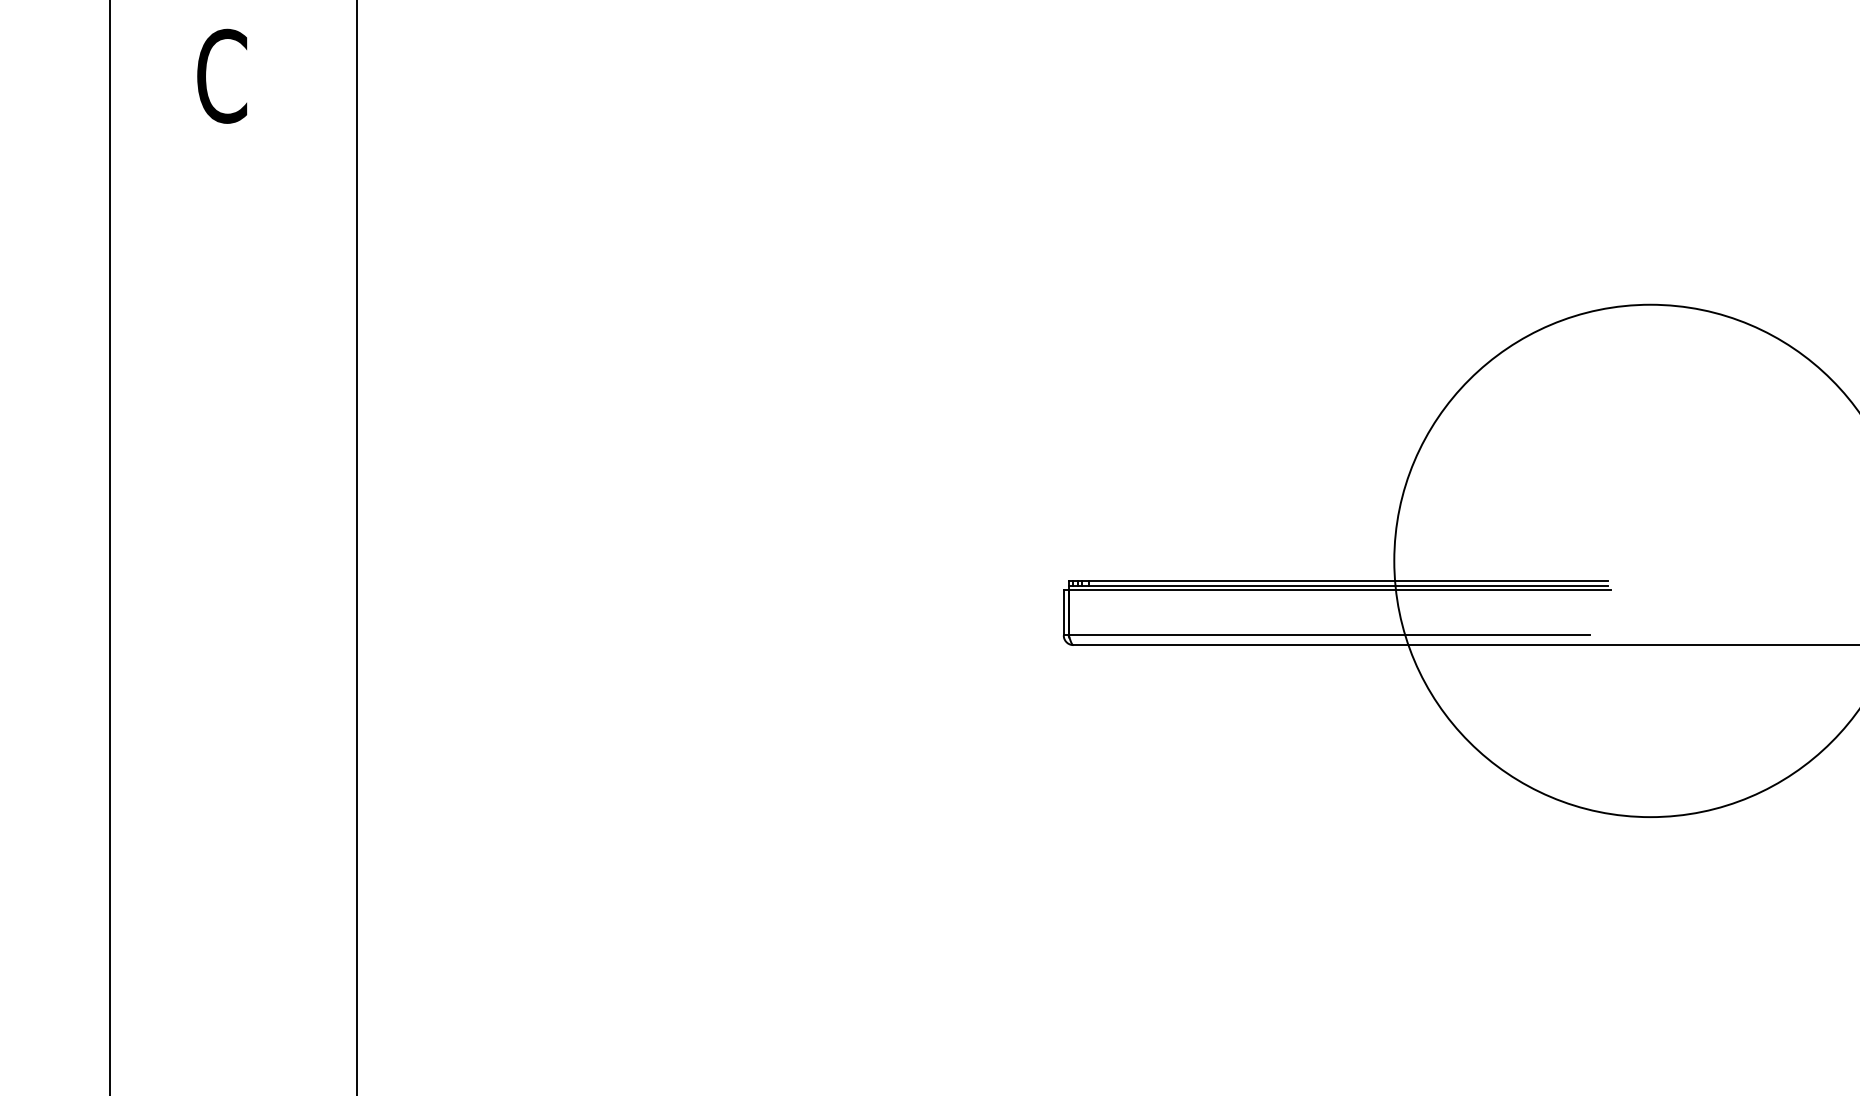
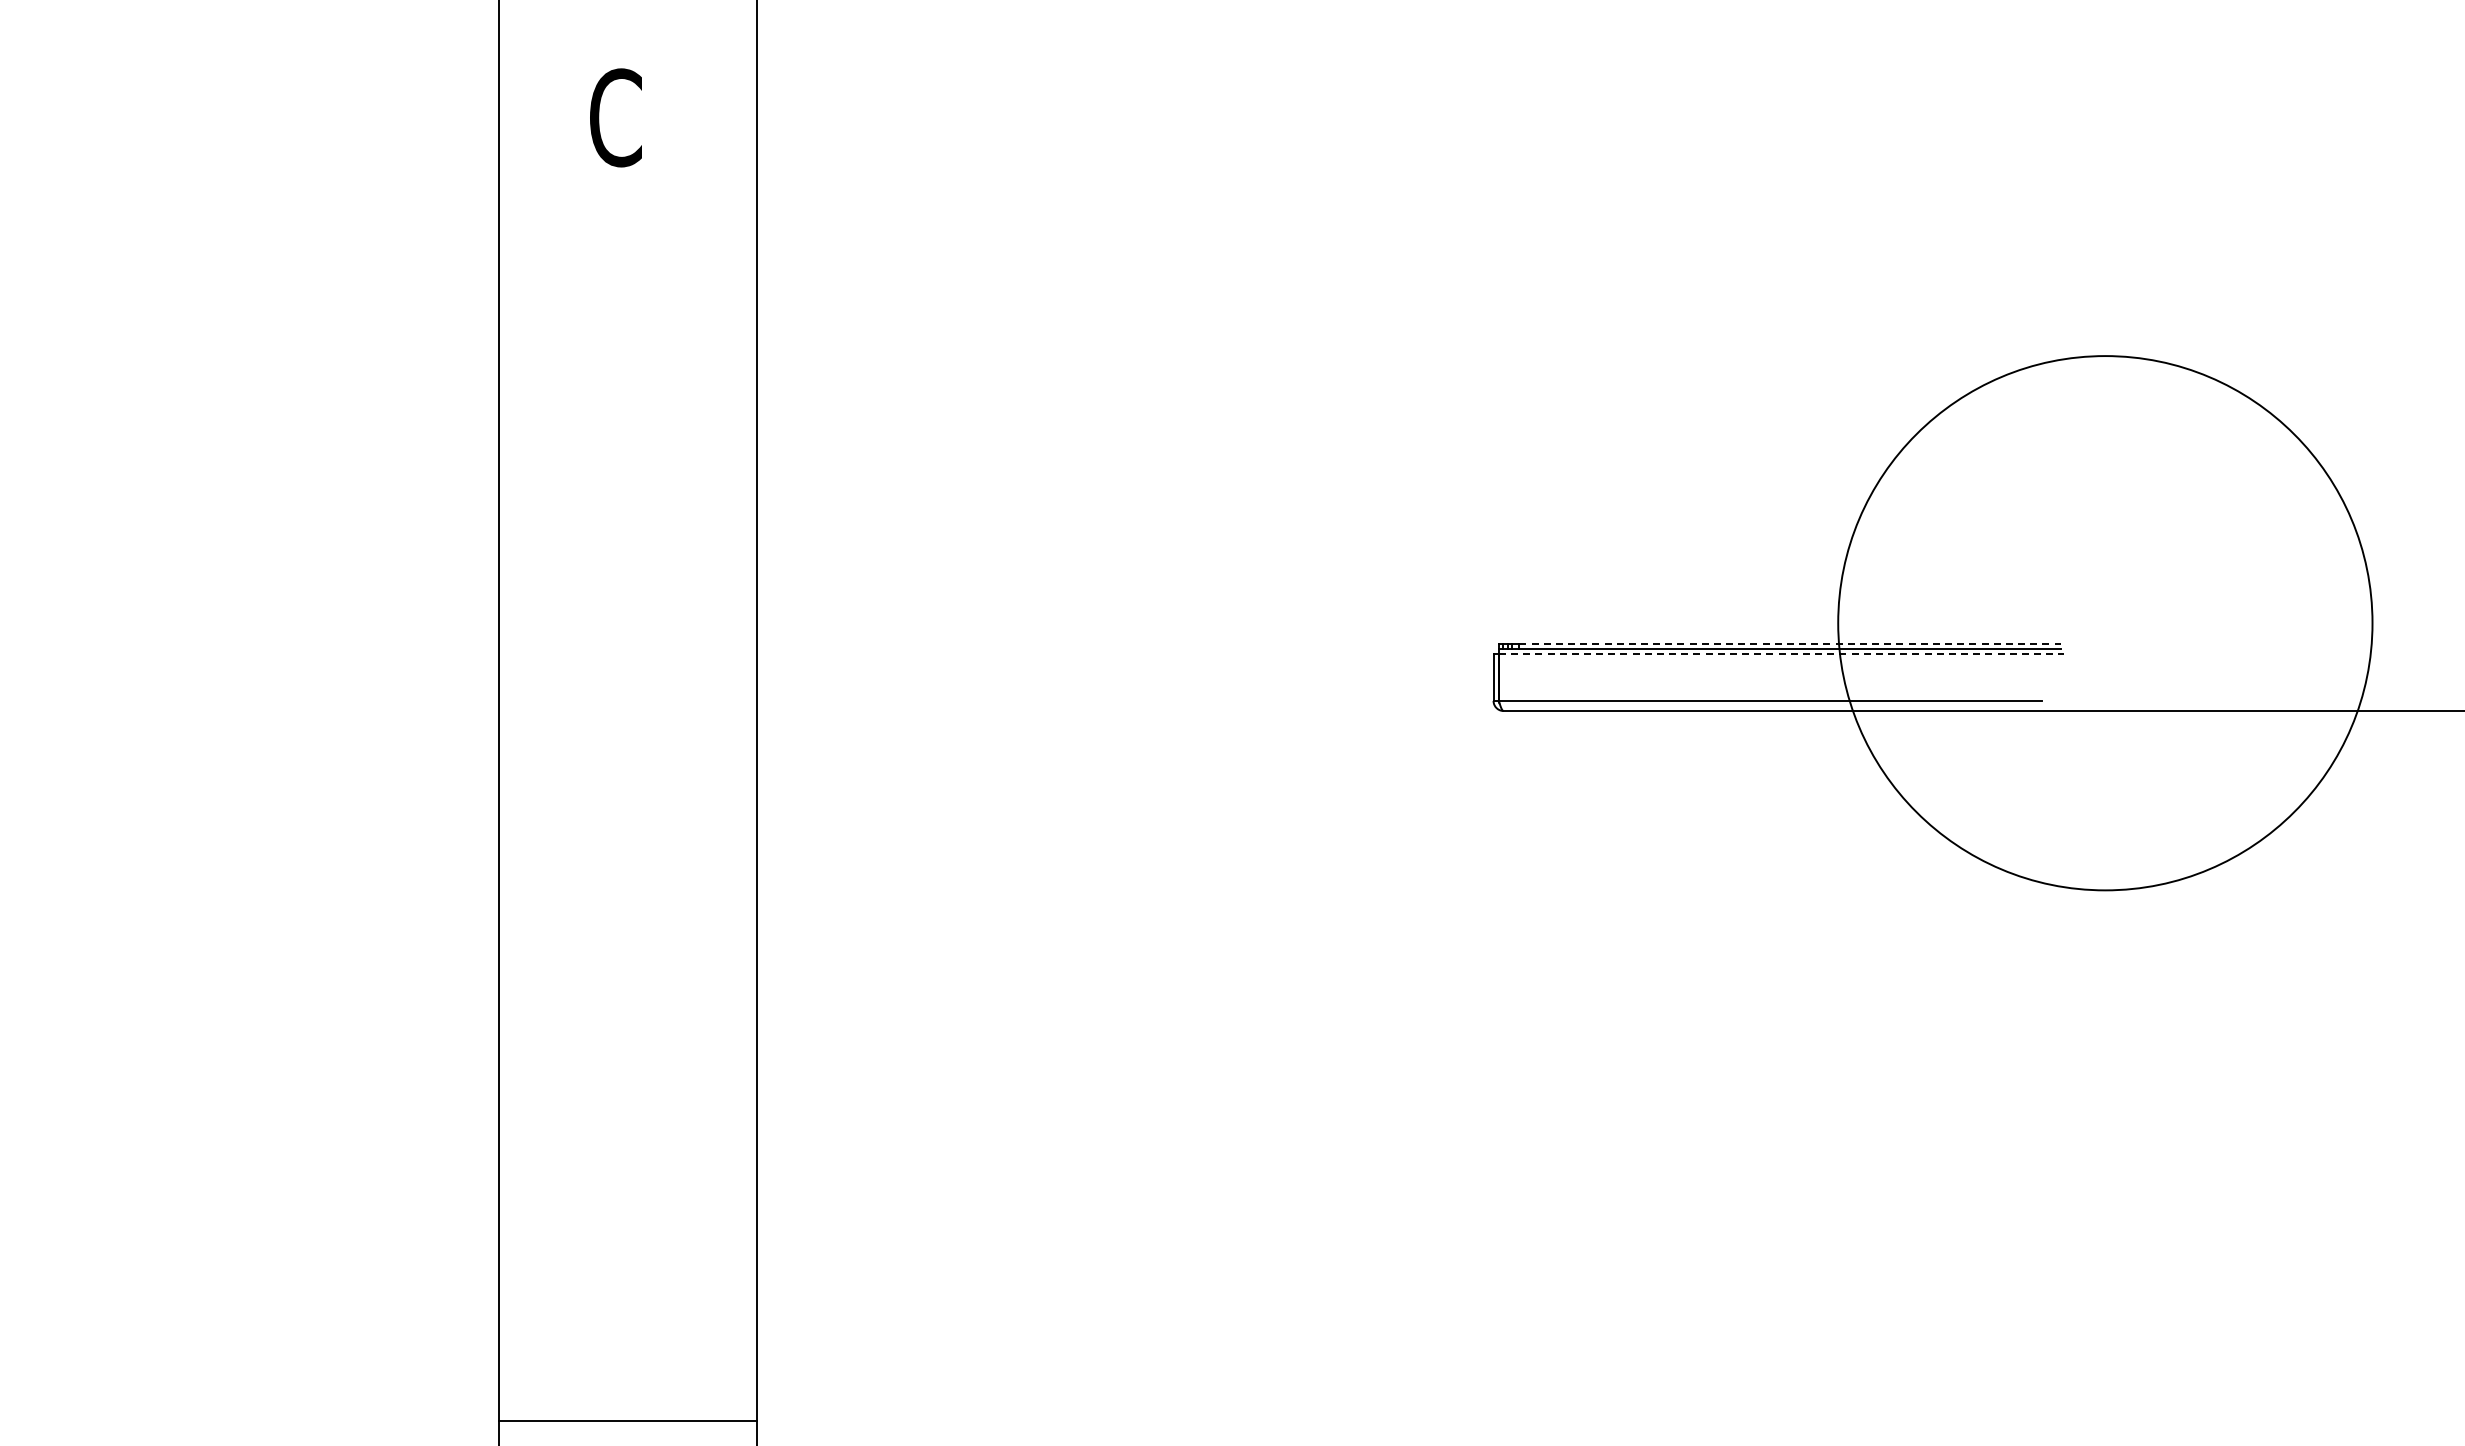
line: (1348, 580) -> (1790, 643), solid -> dashed
line: (1339, 590) -> (1781, 654), solid -> dashed

